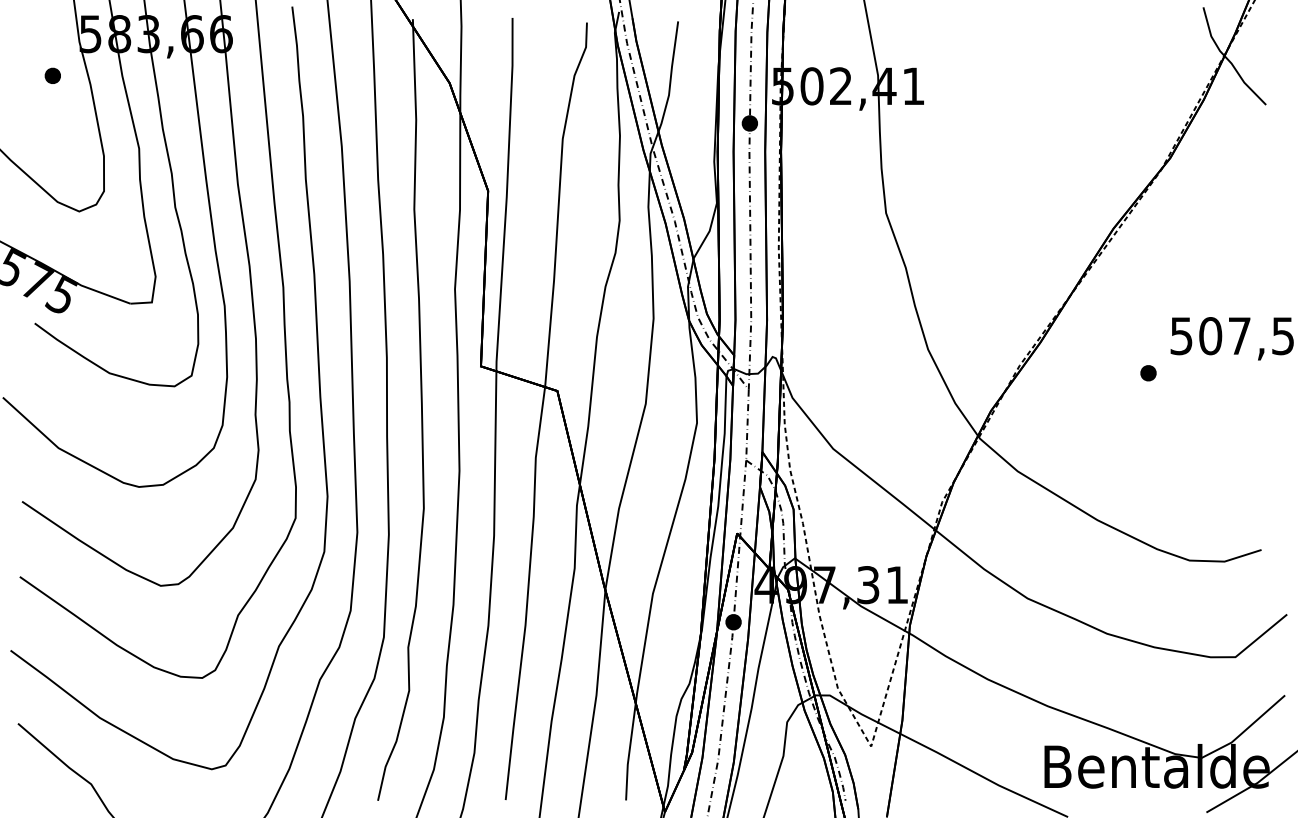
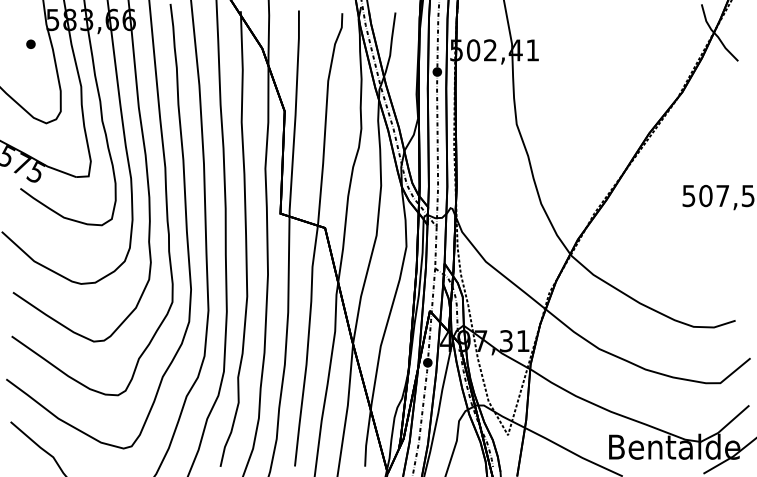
part: (1148, 372) -> (669, 217), removed

